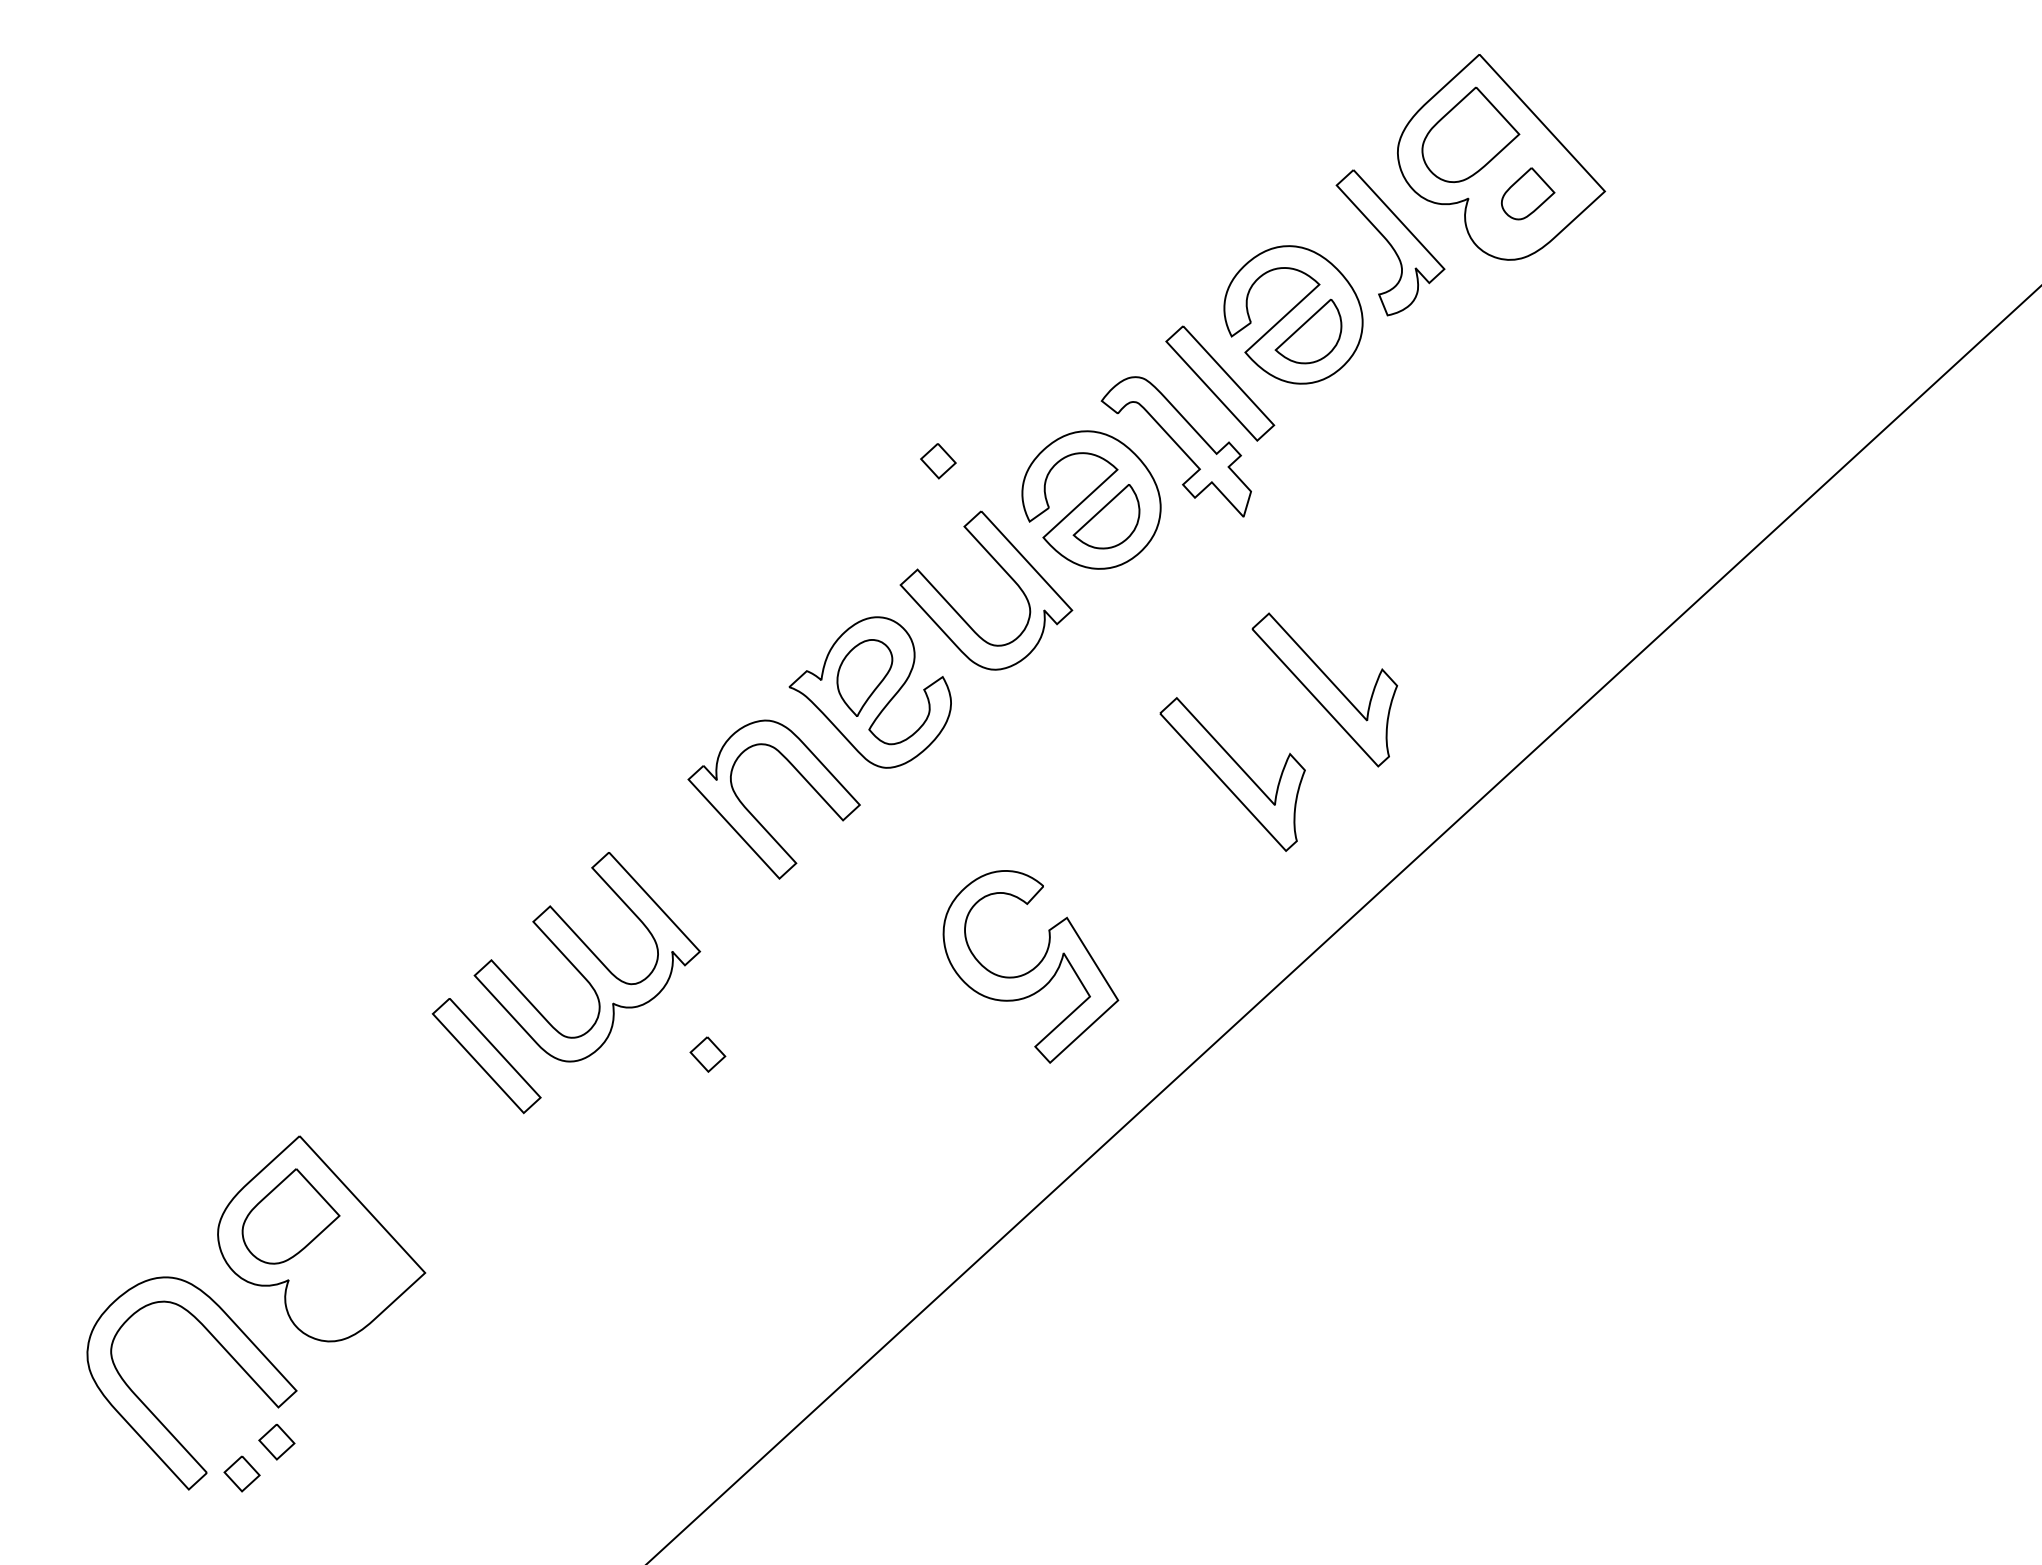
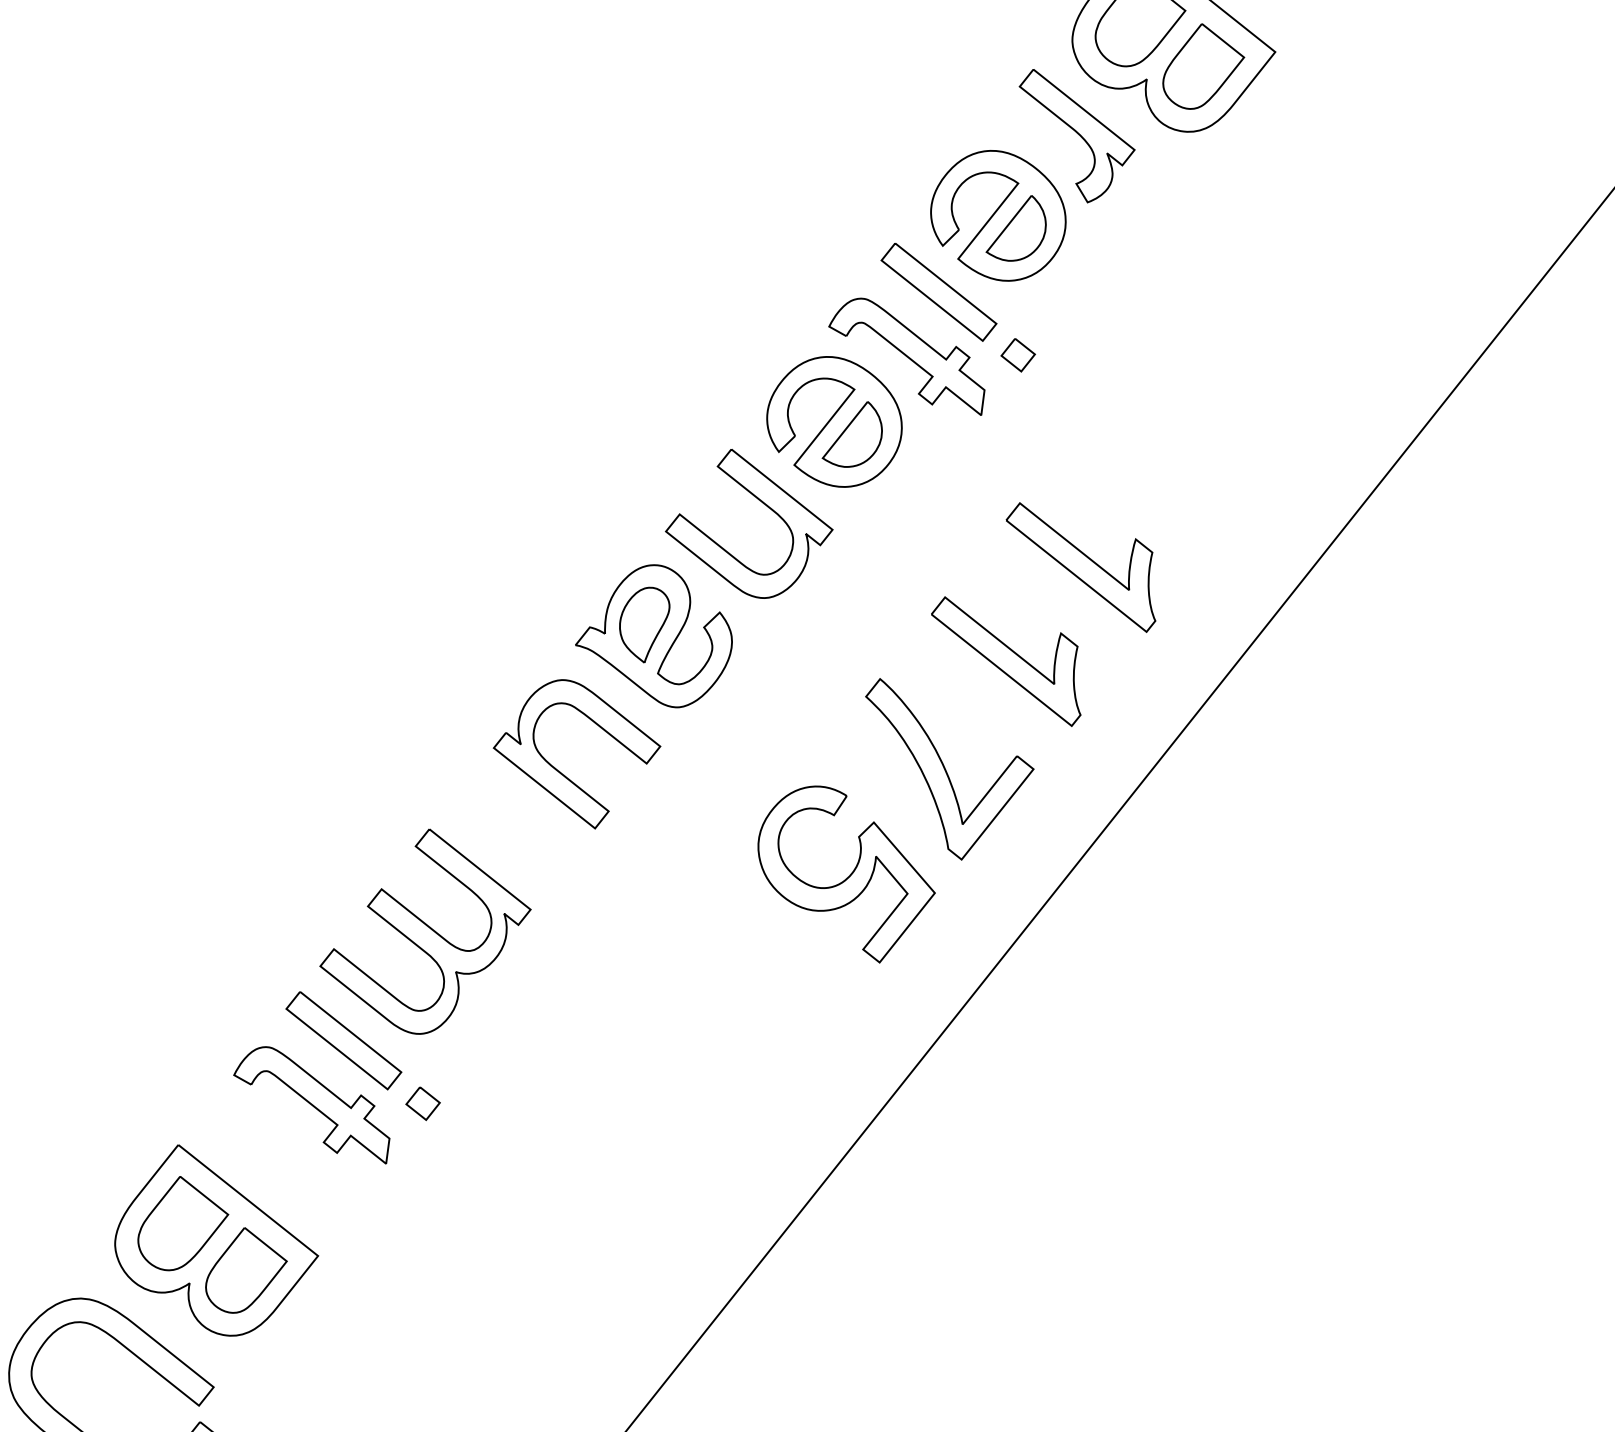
part: (1527, 193) -> (1202, 65), size x1.67
part: (938, 461) -> (1018, 355), moved
part: (1149, 872) -> (945, 766), added
part: (707, 1054) -> (422, 1103), moved
part: (442, 1118) -> (311, 1106), added
part: (348, 1274) -> (245, 1268), added

